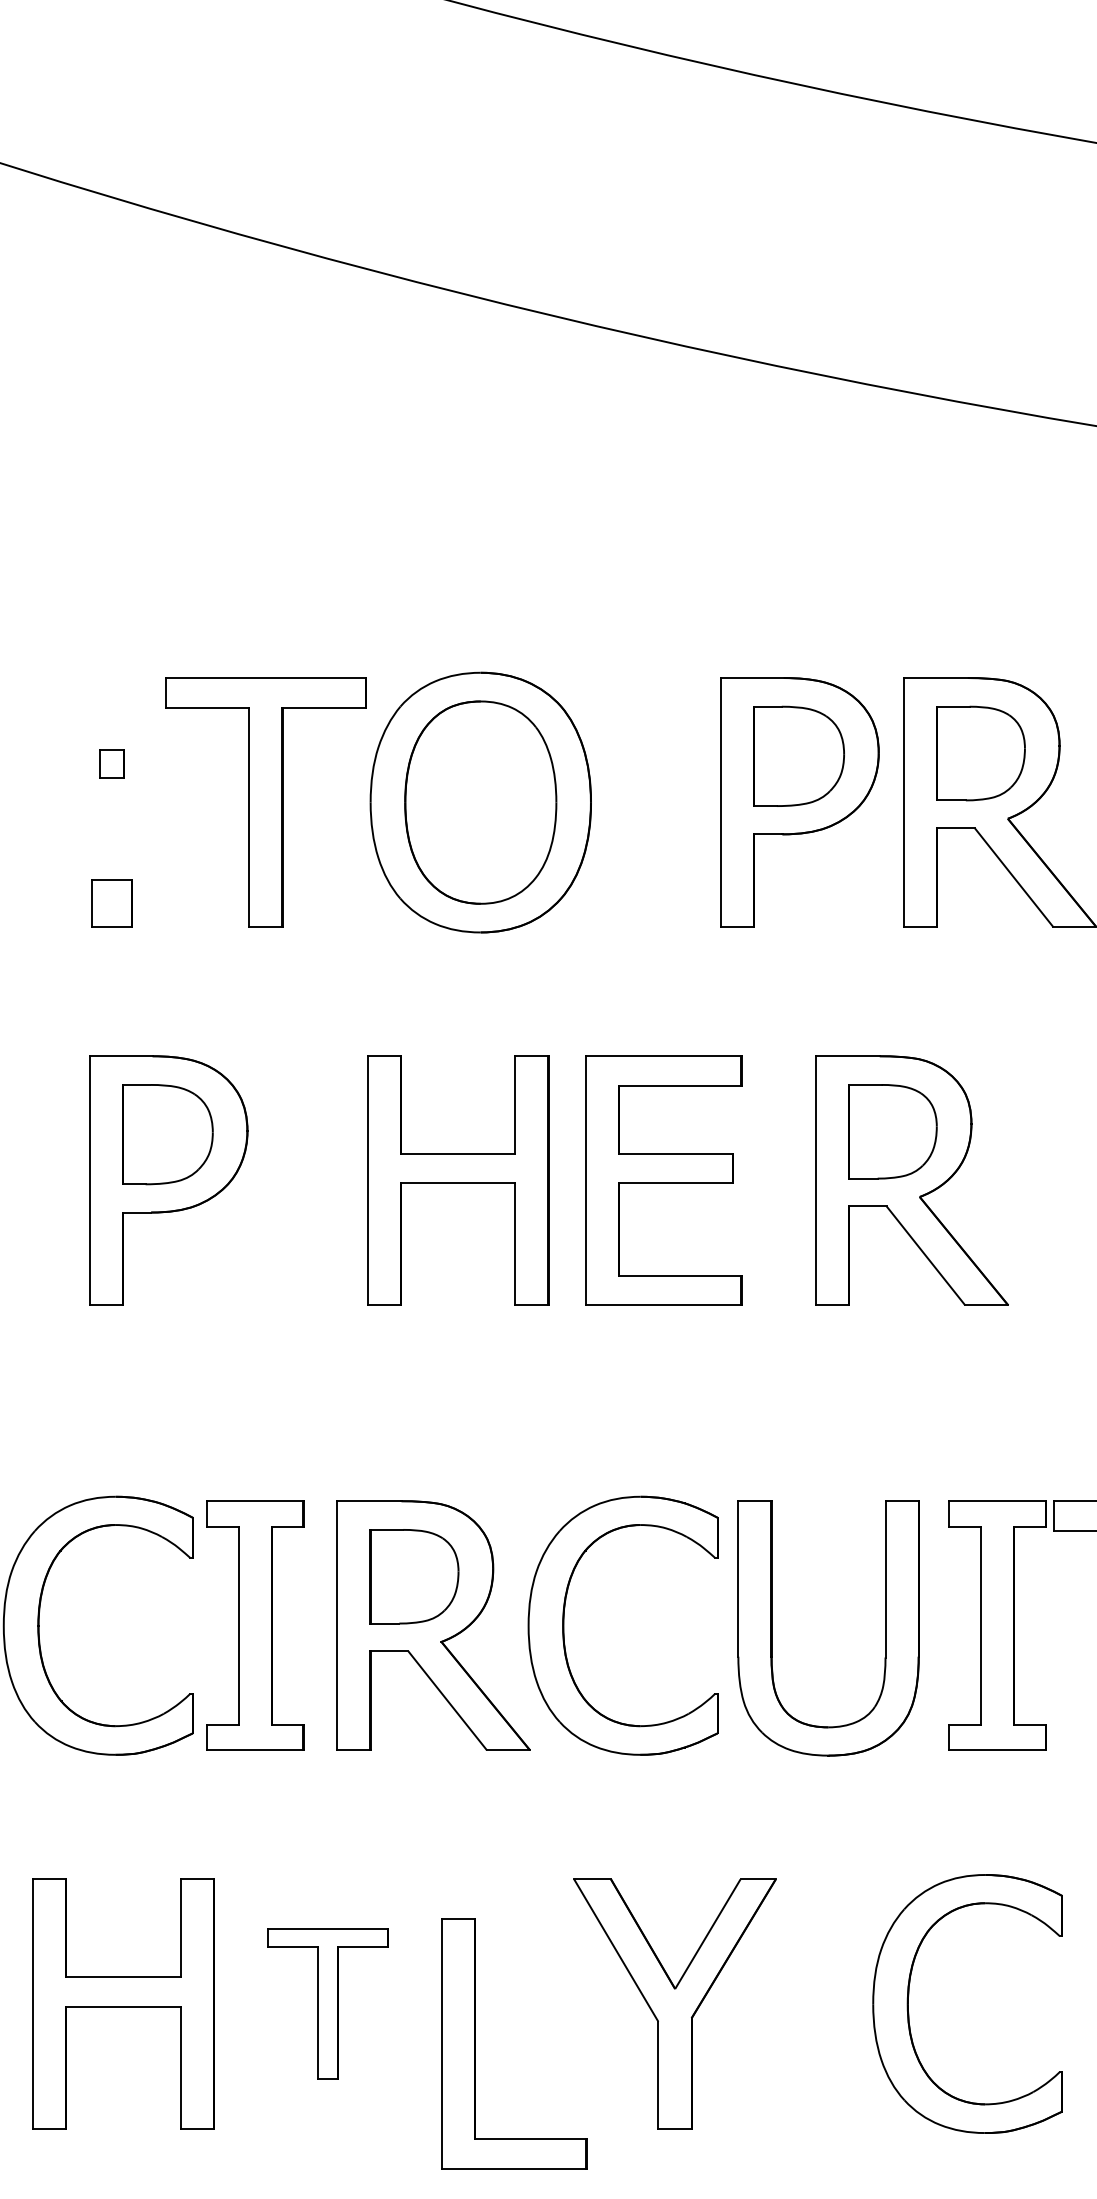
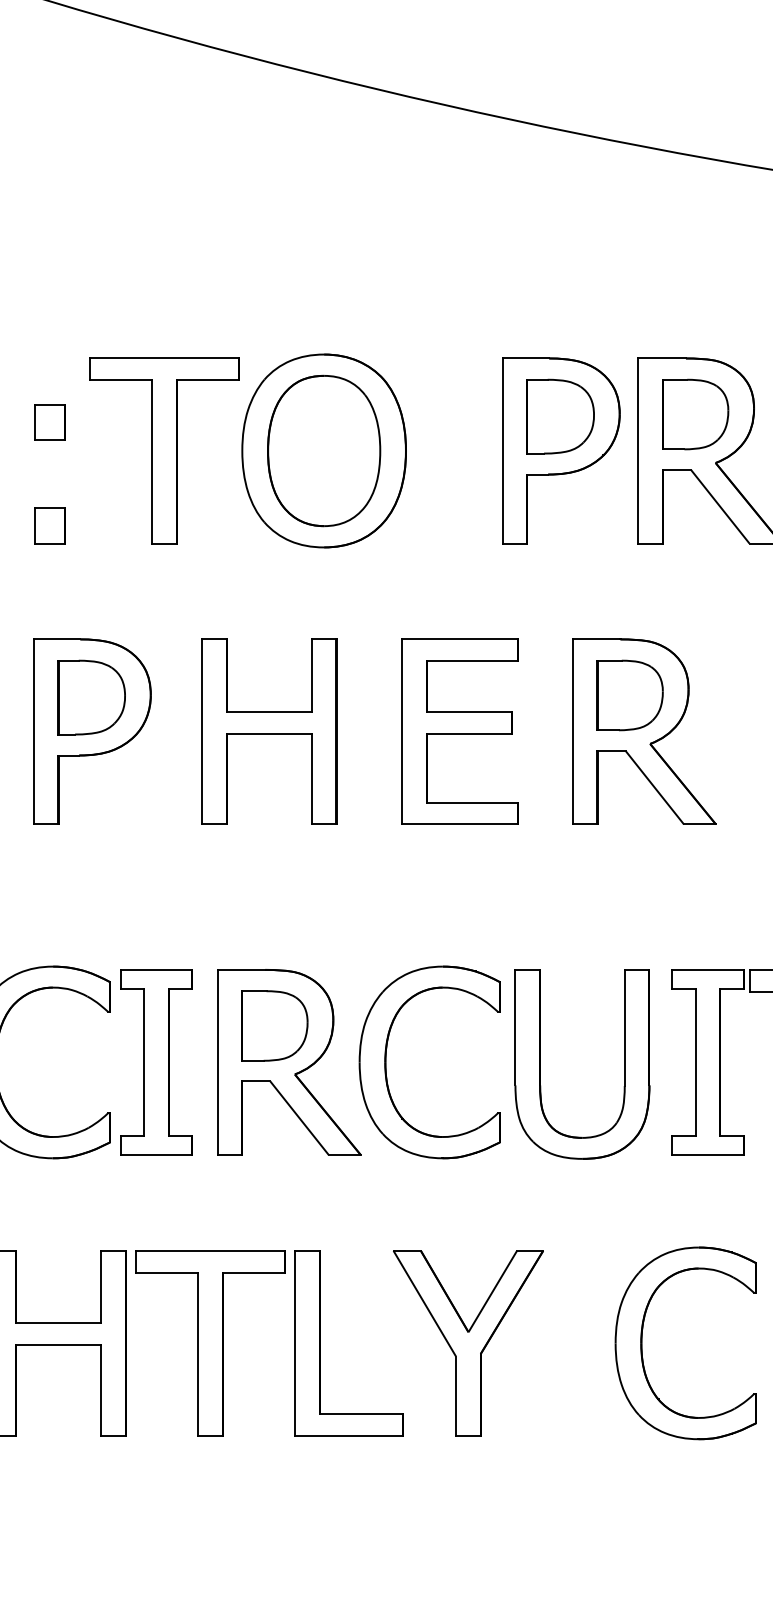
part: (111, 763) -> (49, 421), size x1.67
part: (458, 1180) -> (269, 731), moved
part: (327, 2003) -> (210, 1343), size x1.67
part: (475, 2043) -> (320, 1343), moved

